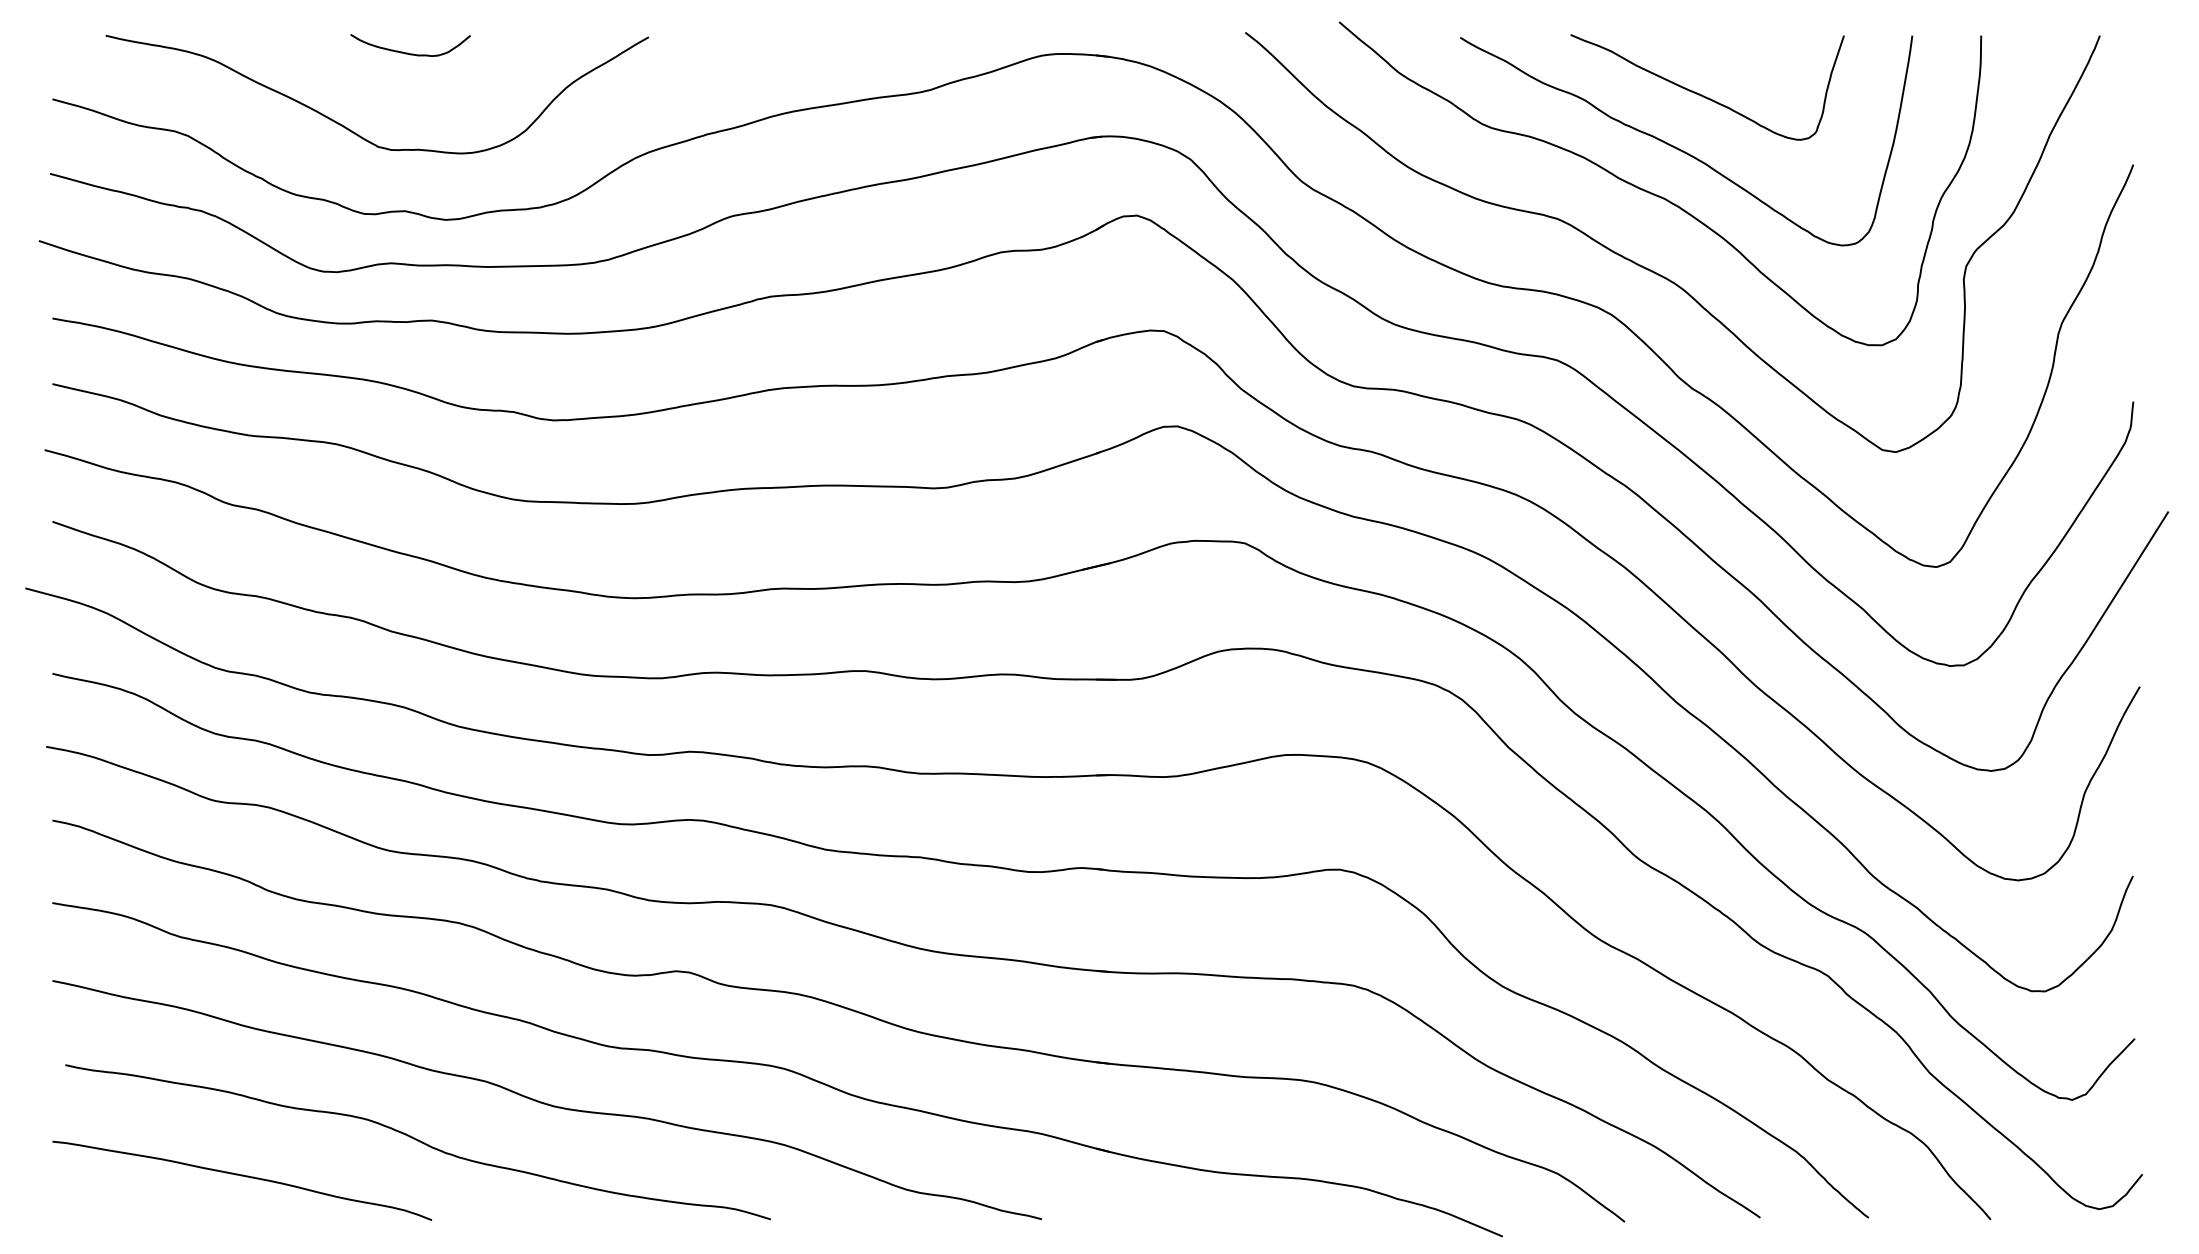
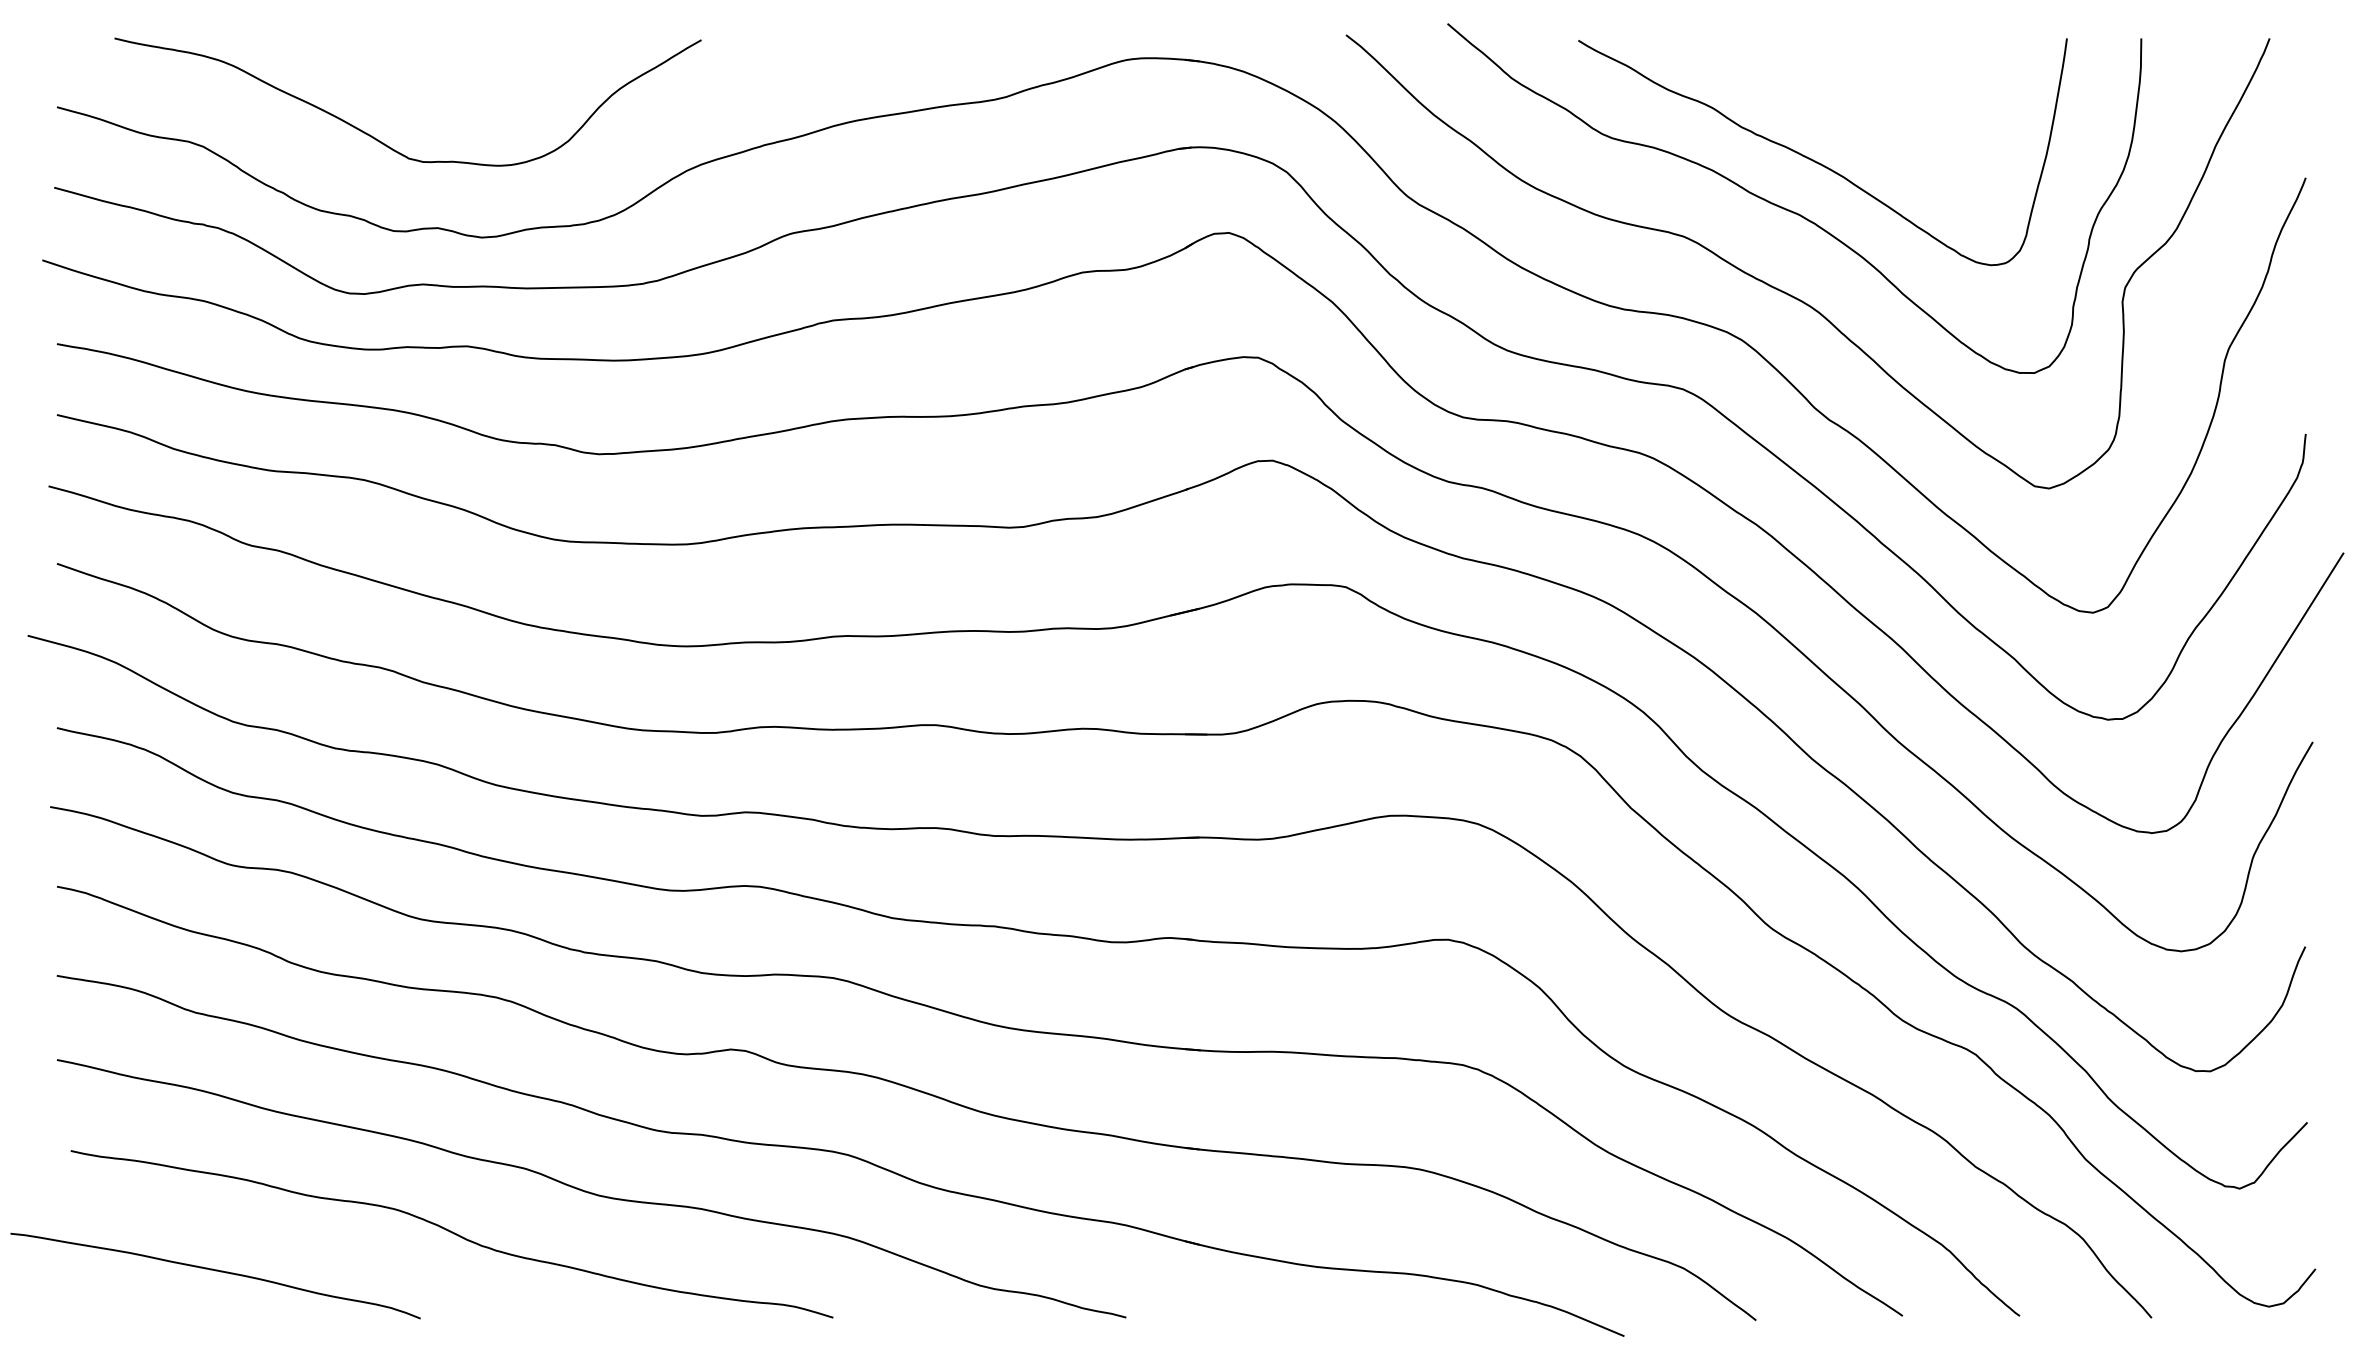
curve: (407, 52) -> (440, 56), removed
curve: (1704, 95) -> (1842, 103), removed
curve: (242, 1176) -> (215, 1271), moved

